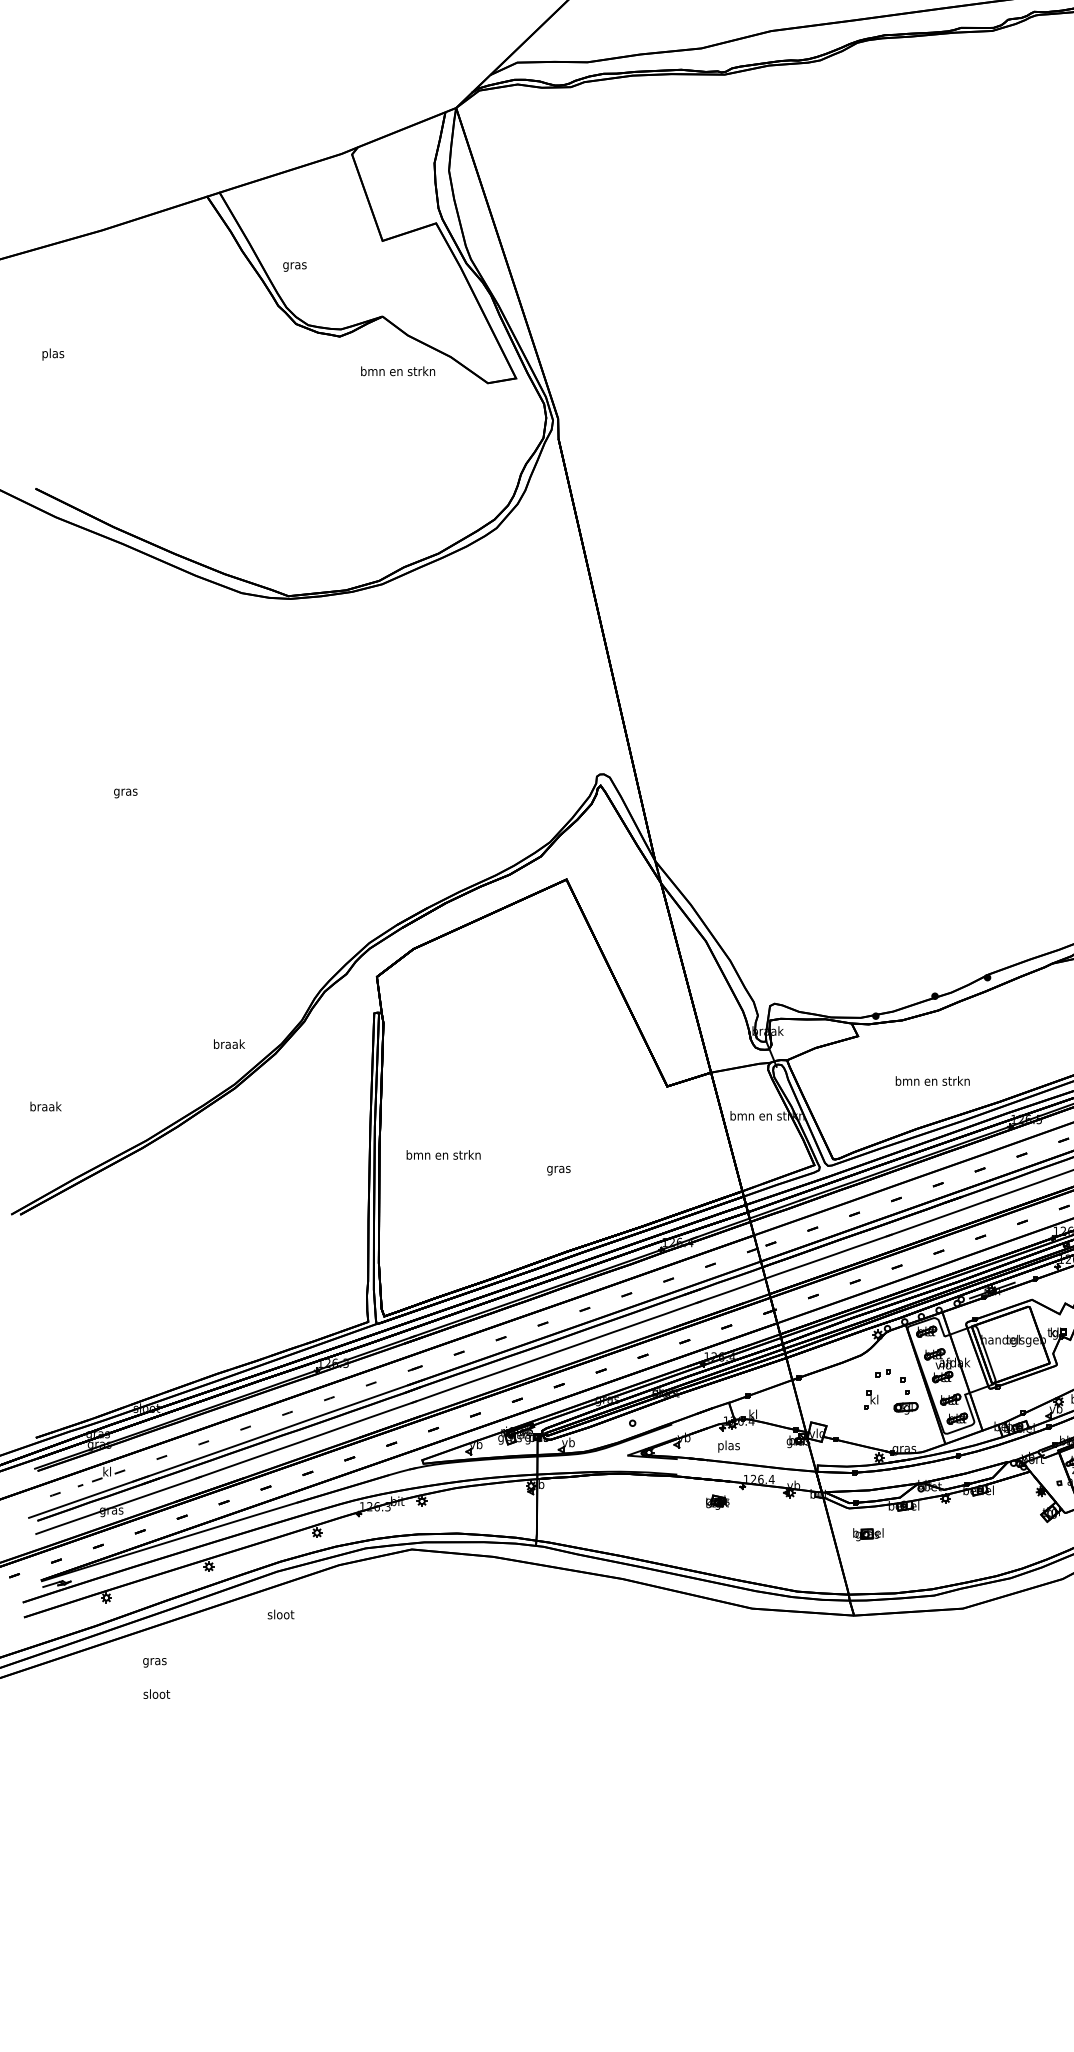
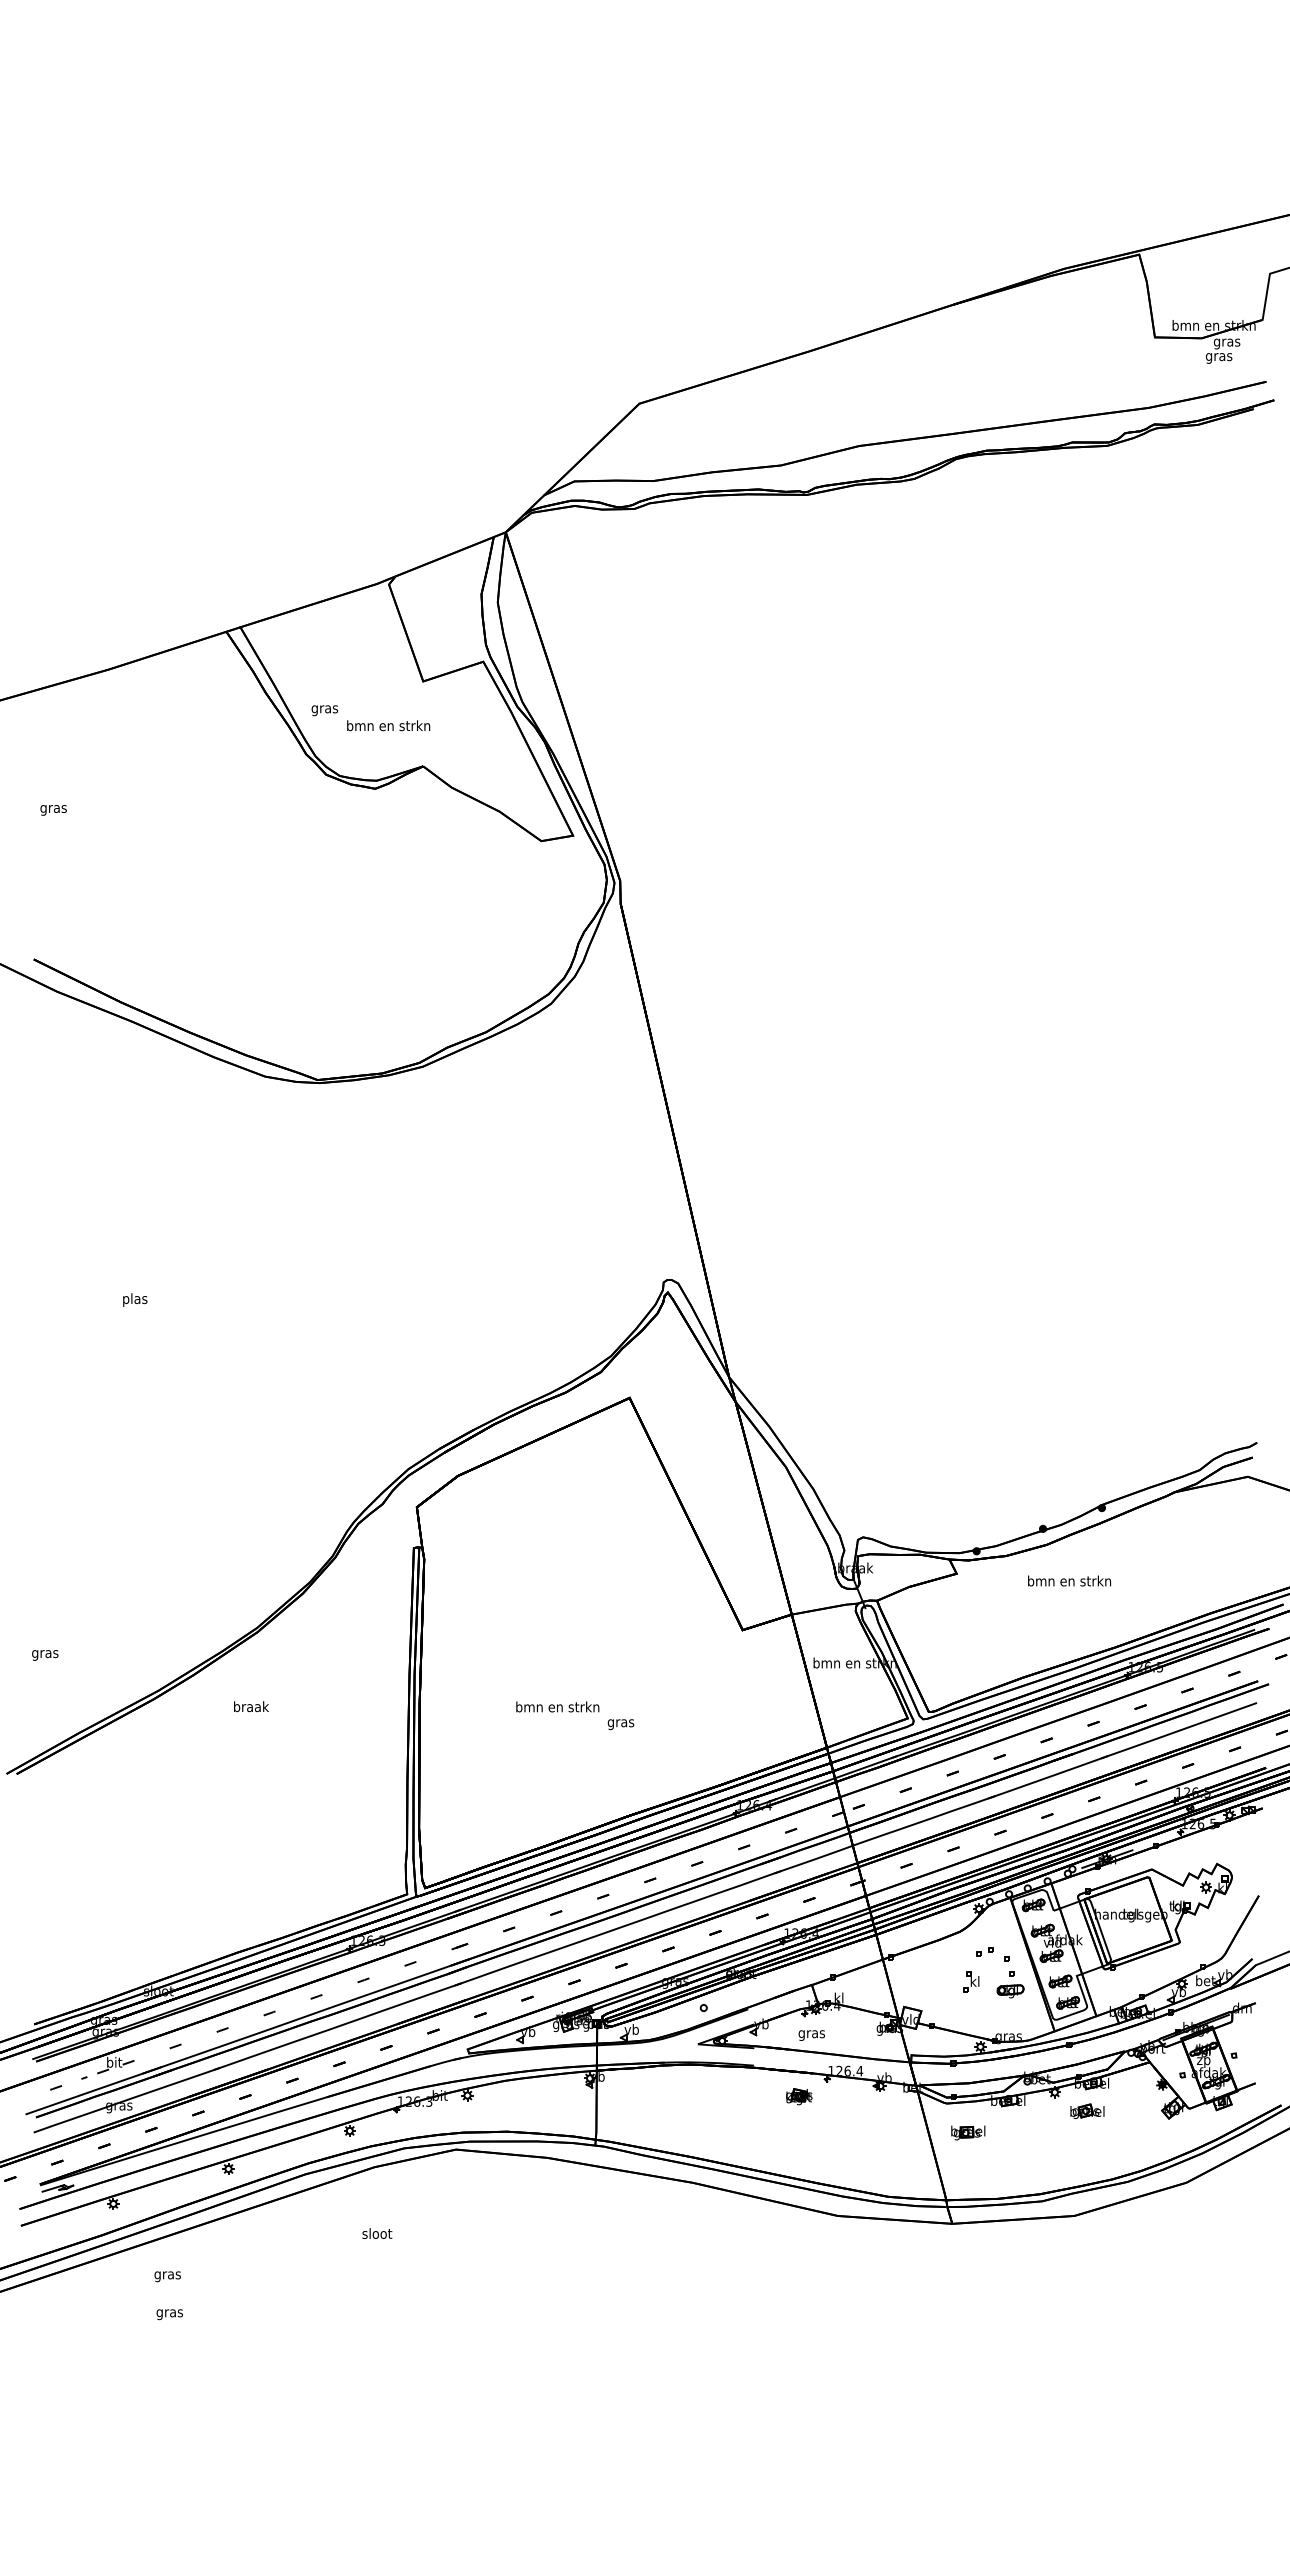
text: (53, 354) -> (53, 808), plas -> gras
text: (397, 371) -> (388, 725), moved
text: (125, 791) -> (134, 1299), gras -> plas
text: (229, 1044) -> (251, 1706), moved
text: (932, 1080) -> (1069, 1580), moved
text: (45, 1107) -> (45, 1653), braak -> gras
text: (443, 1154) -> (557, 1706), moved
text: (728, 1445) -> (811, 2033), plas -> gras
text: (107, 1470) -> (114, 2061), kl -> bit
part: (974, 1514) -> (1087, 2110), added
text: (281, 1614) -> (377, 2233), moved
text: (156, 1695) -> (169, 2313), sloot -> gras

